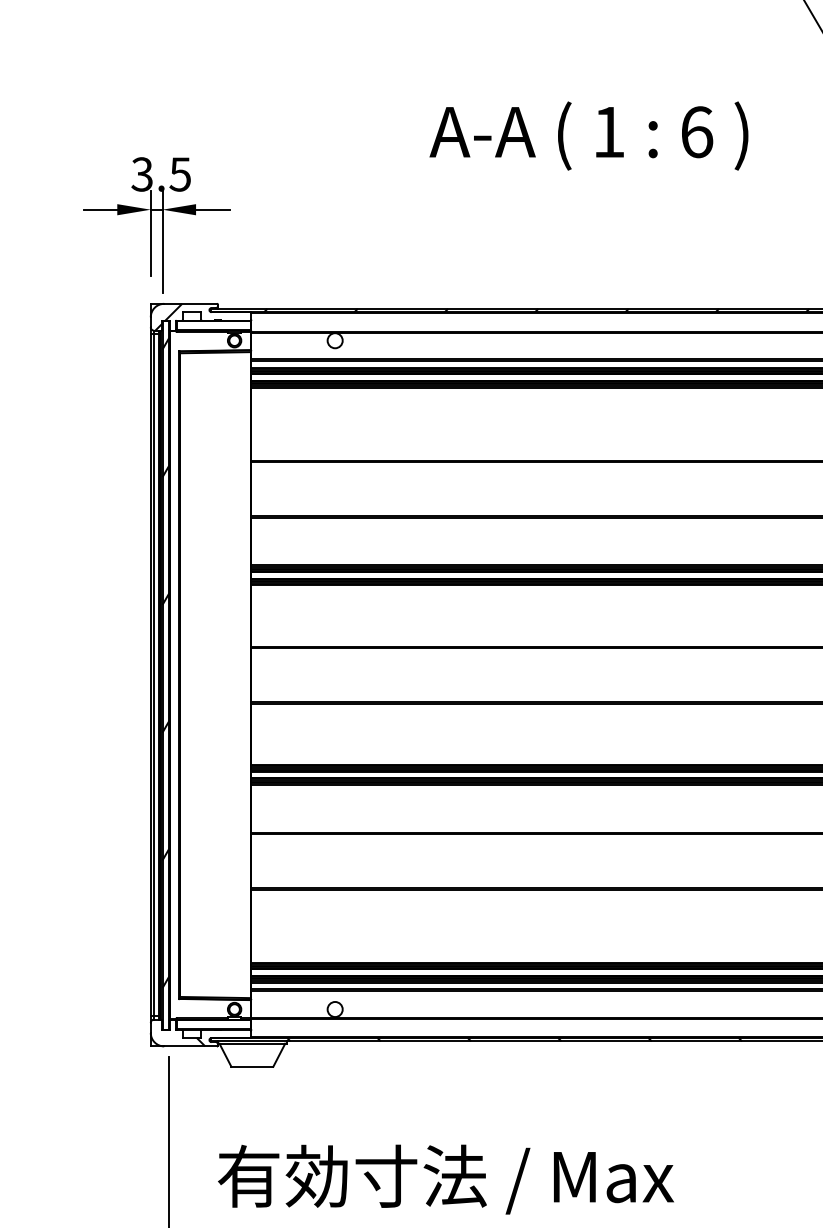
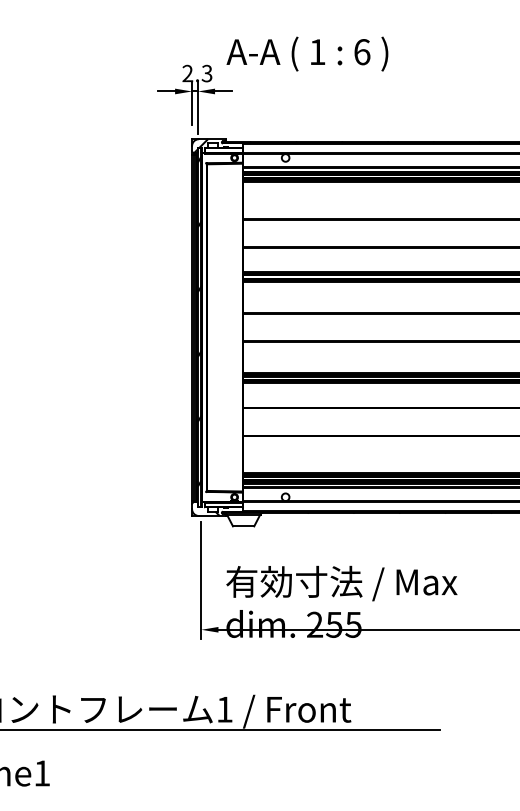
text: (589, 134) -> (307, 53), moved
text: (161, 174) -> (197, 73), 3.5 -> 2.3

